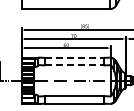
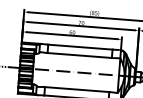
line: (74, 57) -> (80, 46), dashed -> solid
line: (74, 65) -> (79, 55), dashed -> solid

